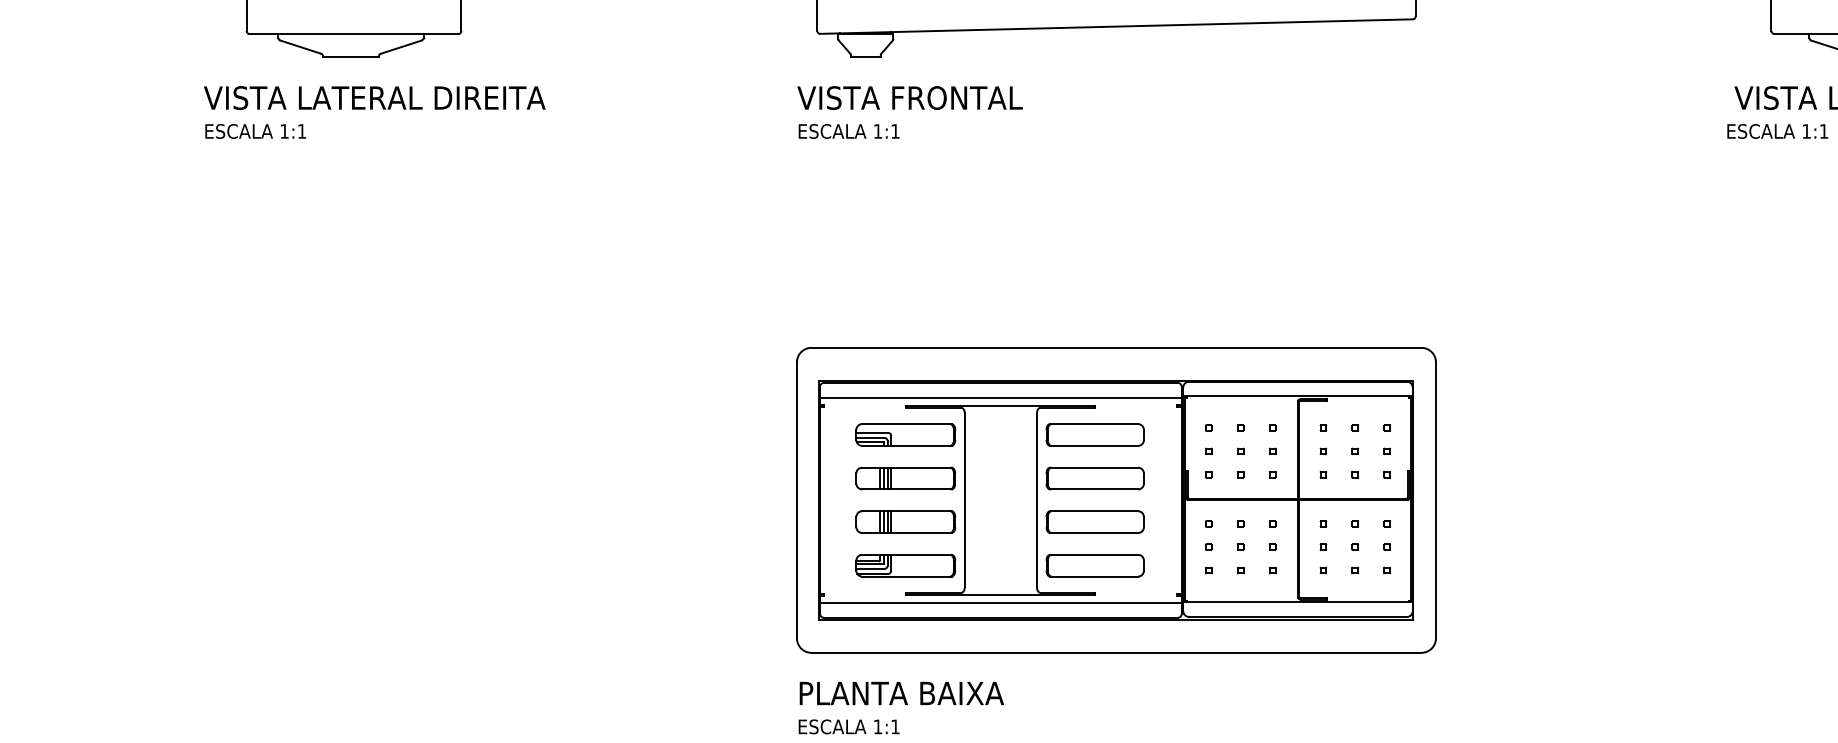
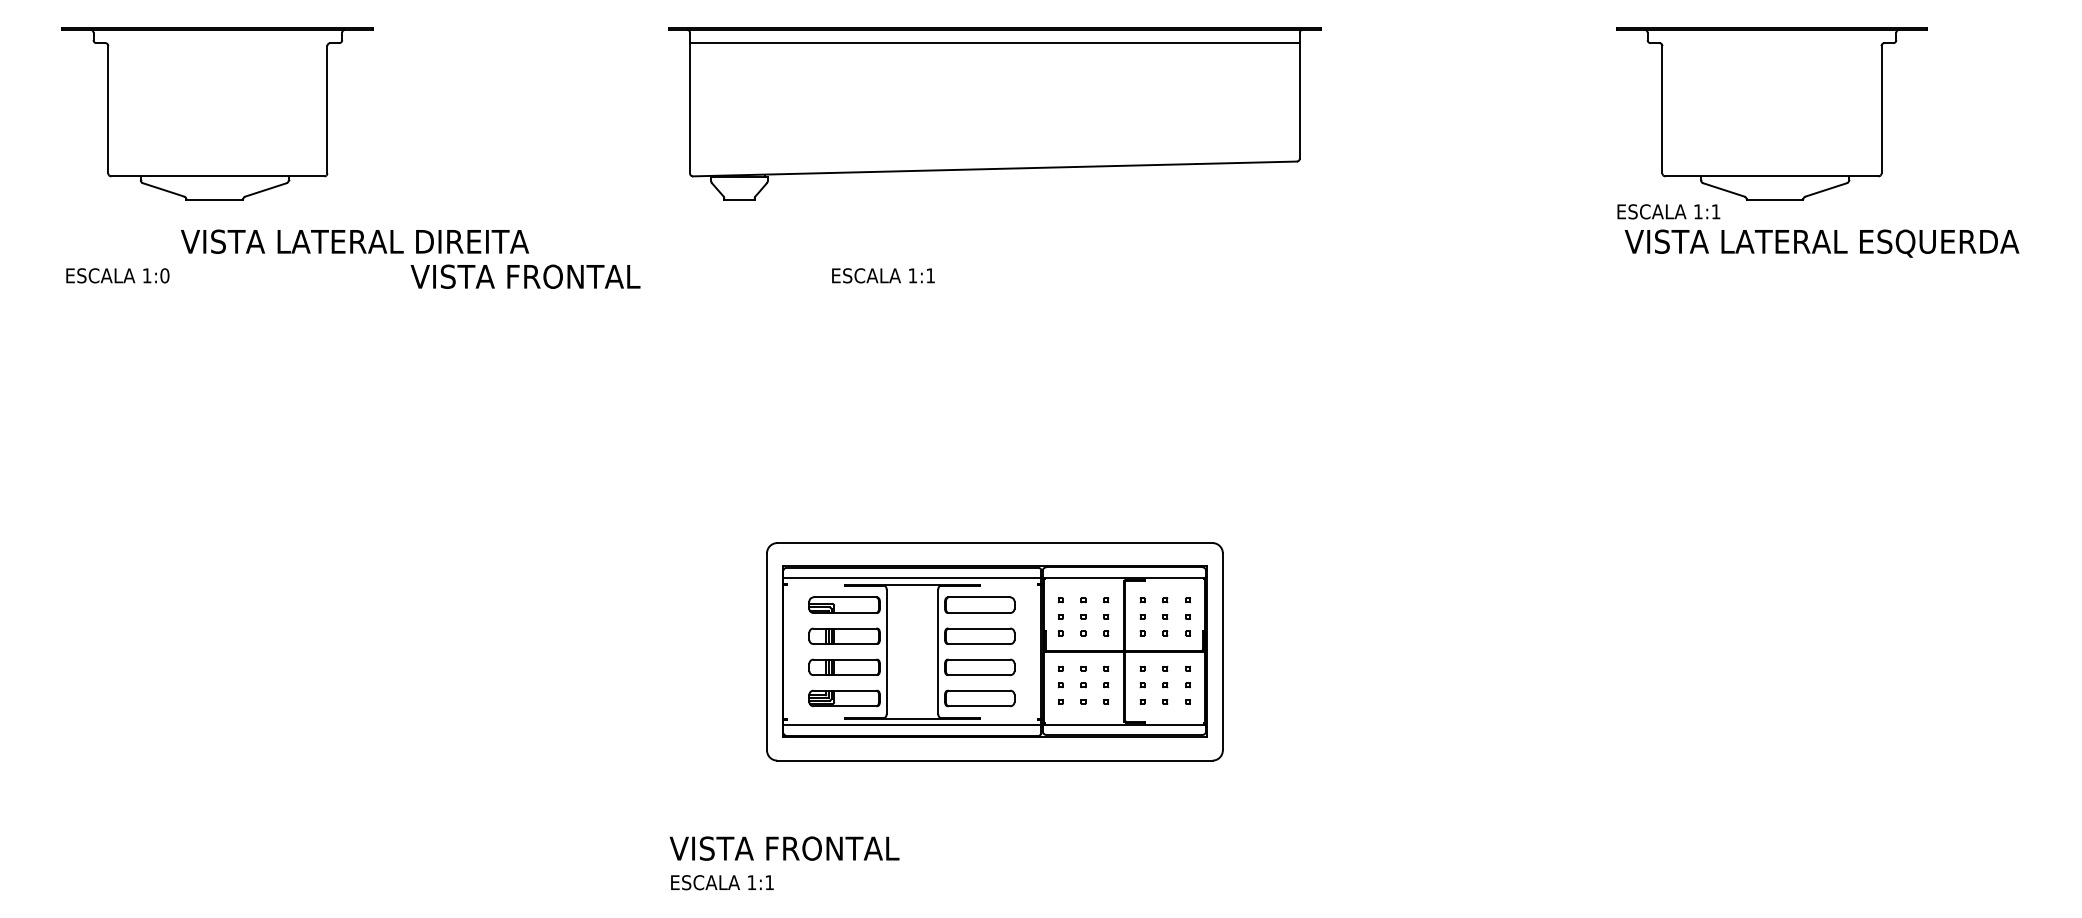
text: (375, 97) -> (355, 241), moved
text: (910, 97) -> (525, 276), moved
text: (301, 131) -> (164, 275), 1:1 -> 1:0
text: (849, 131) -> (883, 275), moved
text: (1777, 131) -> (1668, 211), moved
part: (1116, 500) -> (994, 651), size x0.7
text: (910, 693) -> (784, 848), PLANTA BAIXA -> VISTA FRONTAL

